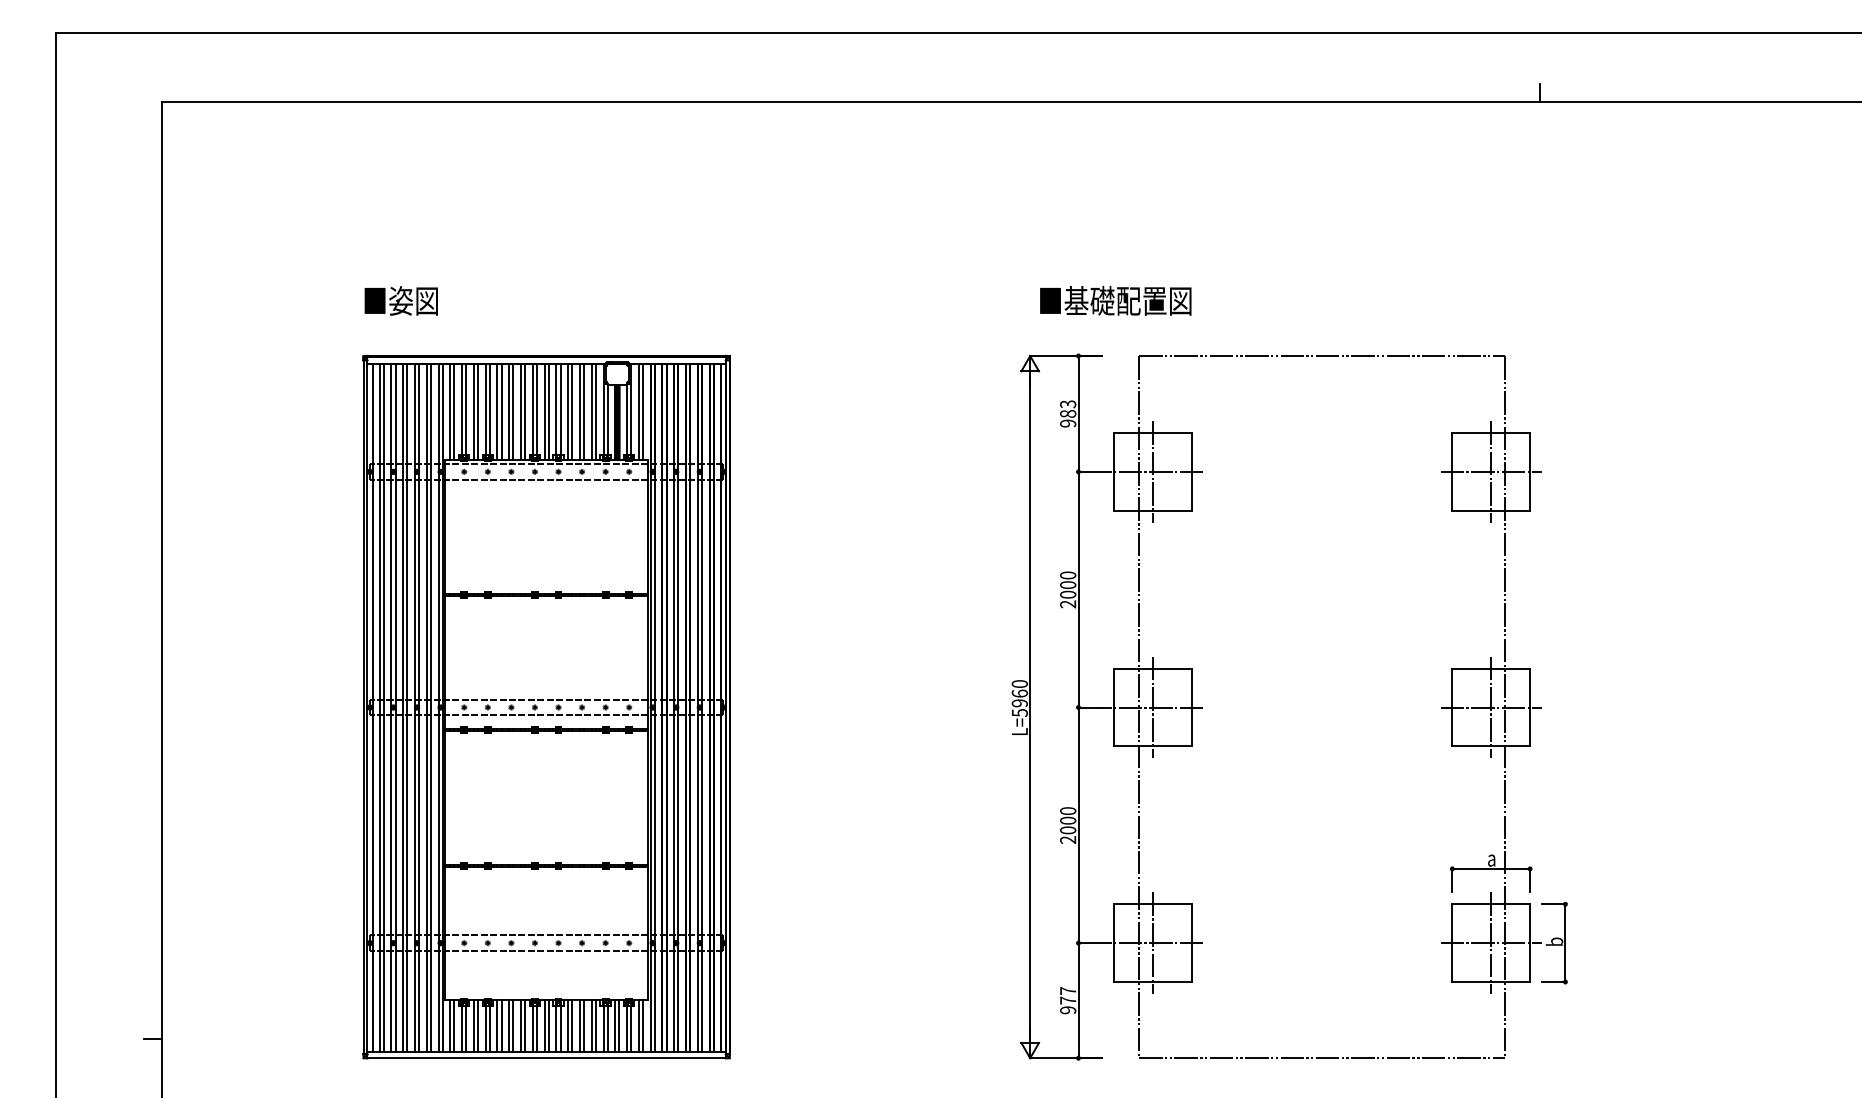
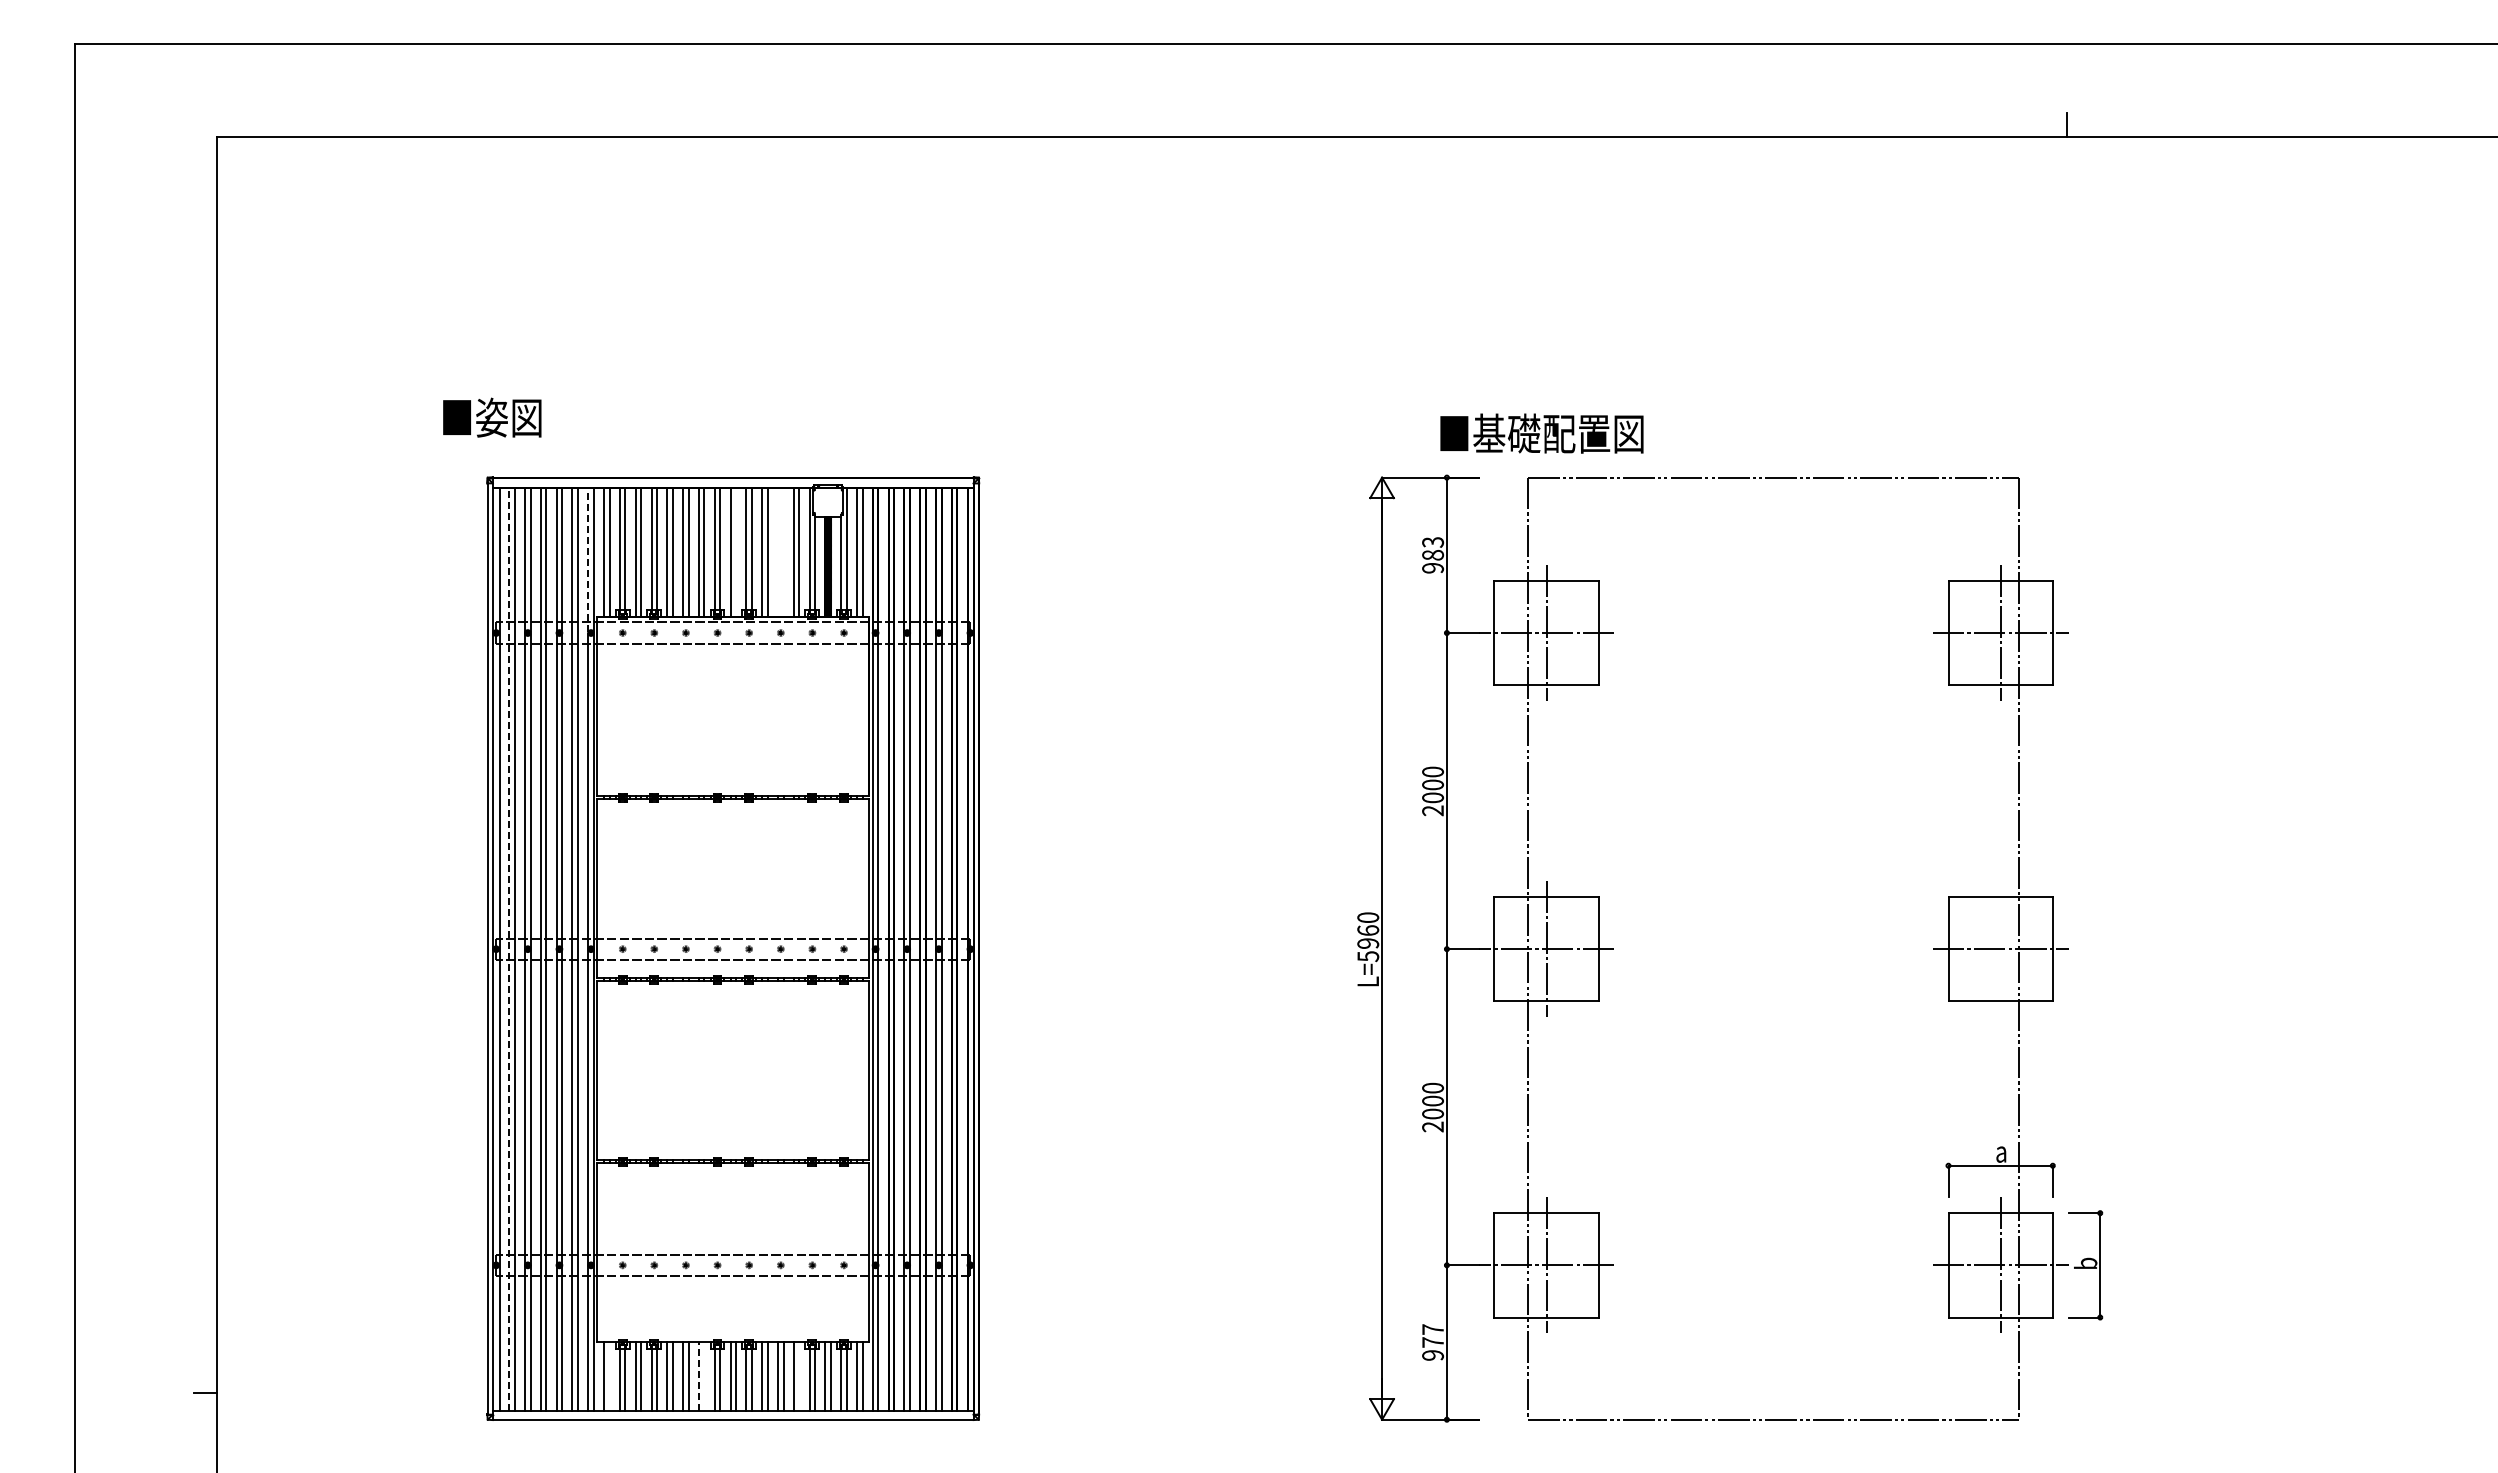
text: (401, 300) -> (492, 417), moved
text: (1115, 300) -> (1541, 433), moved
line: (549, 411) -> (736, 552), removed
line: (579, 411) -> (777, 552), removed
line: (584, 411) -> (783, 552), removed
line: (438, 417) -> (588, 559), solid -> dashed
line: (379, 707) -> (509, 949), solid -> dashed
line: (1491, 707) -> (2000, 949), removed
line: (454, 1025) -> (609, 1376), removed
line: (520, 1025) -> (698, 1376), solid -> dashed
line: (525, 1025) -> (704, 1376), removed
line: (595, 1025) -> (799, 1376), removed

